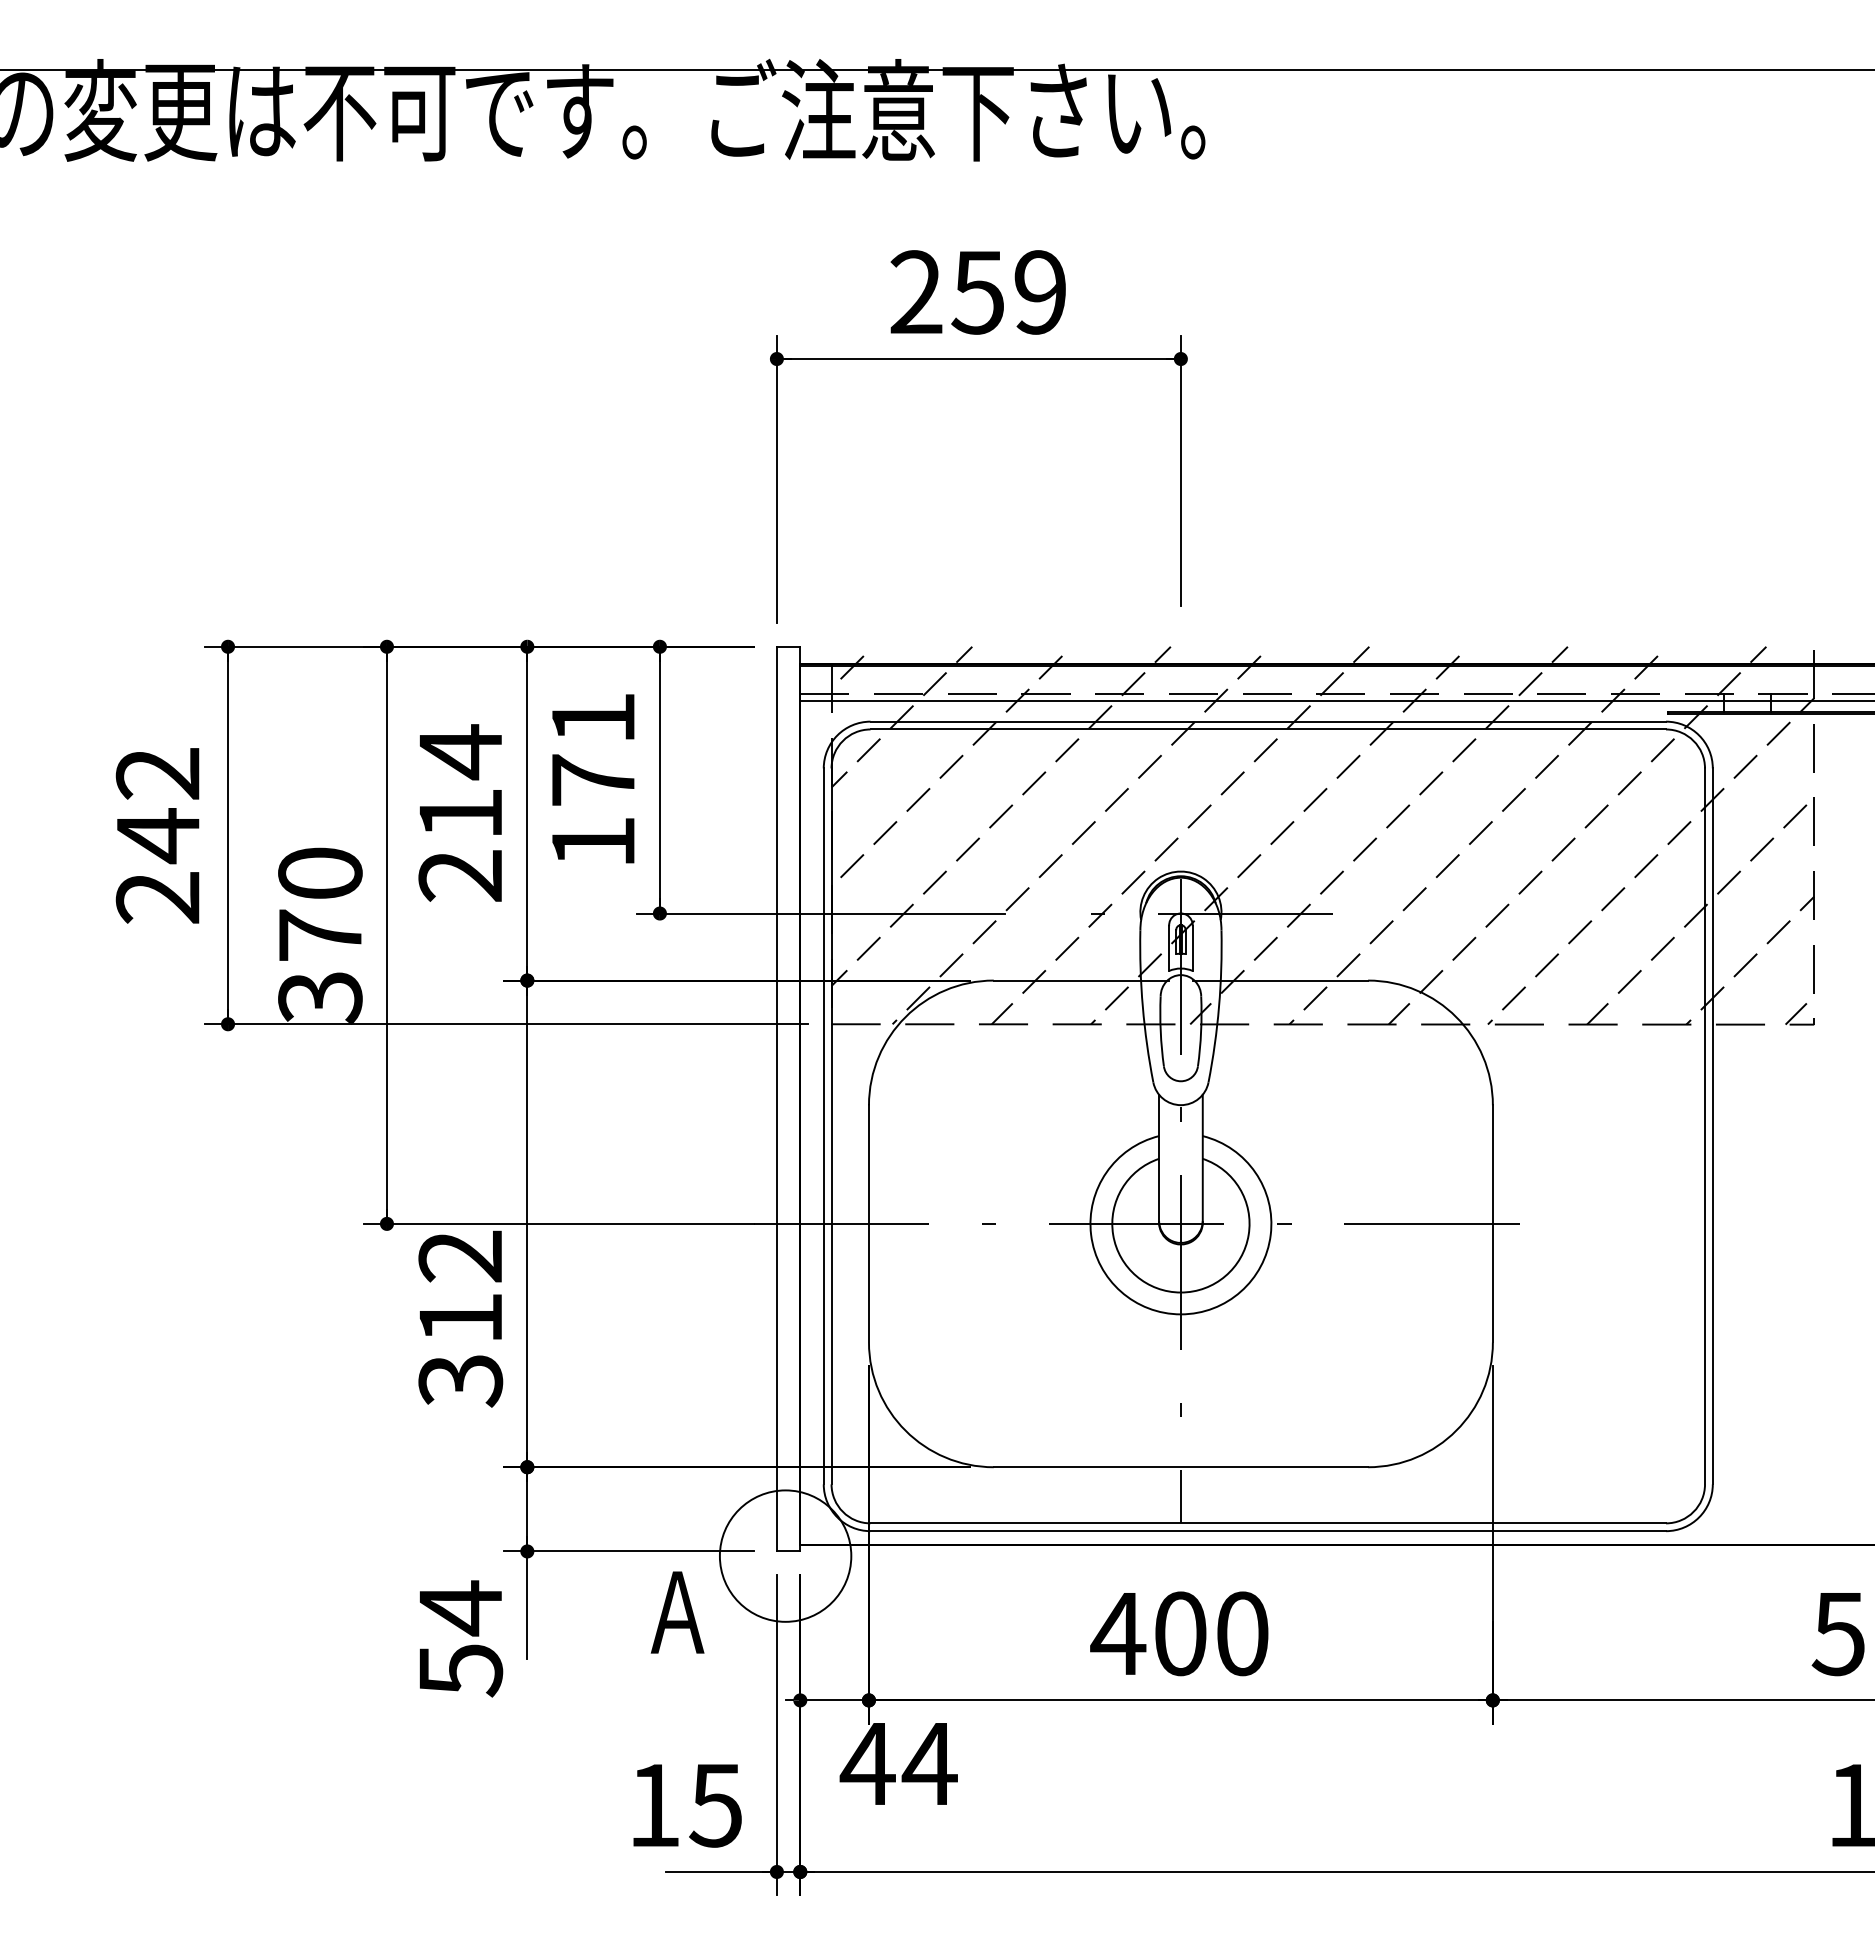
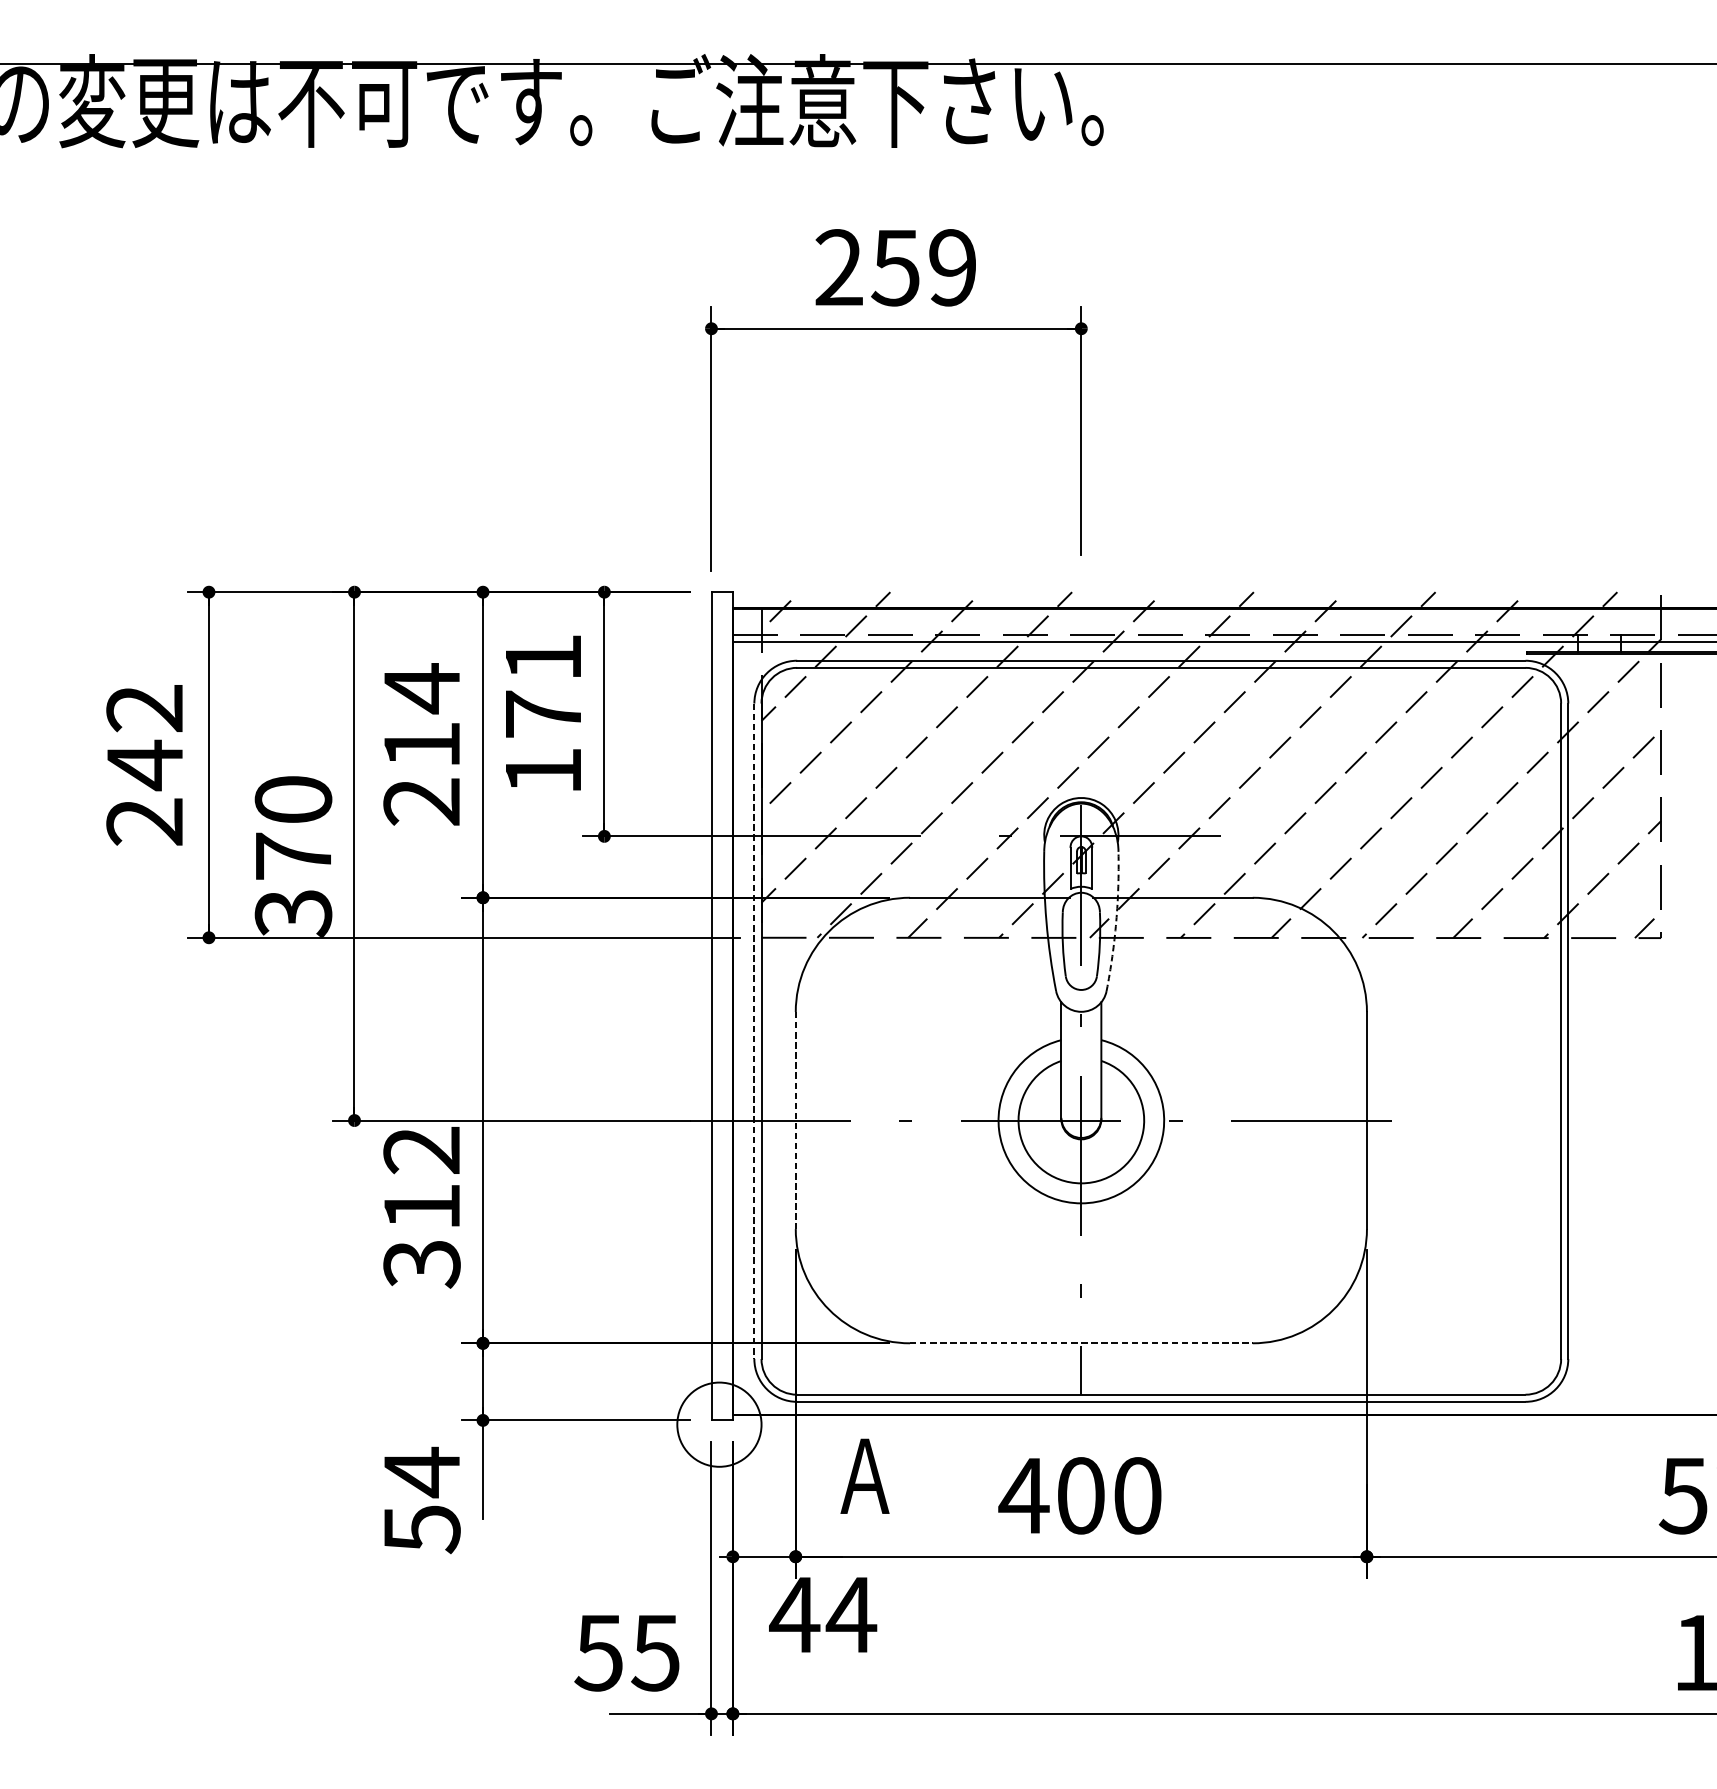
arc: (1219, 1006) -> (1116, 921), solid -> dashed
line: (823, 1126) -> (754, 1031), solid -> dashed
line: (868, 1223) -> (795, 1120), solid -> dashed
line: (1181, 1467) -> (1081, 1343), solid -> dashed
circle: (785, 1555) -> (719, 1424), size x0.7
text: (677, 1612) -> (864, 1476), moved
text: (653, 1805) -> (598, 1652), 15 -> 55

